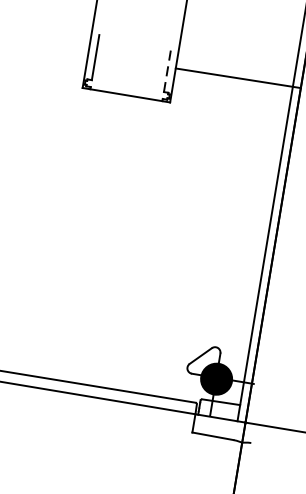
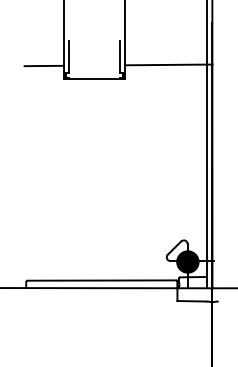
line: (57, 63) -> (44, 65), added
line: (167, 68) -> (119, 56), dashed -> solid
line: (238, 77) -> (168, 64), moved

